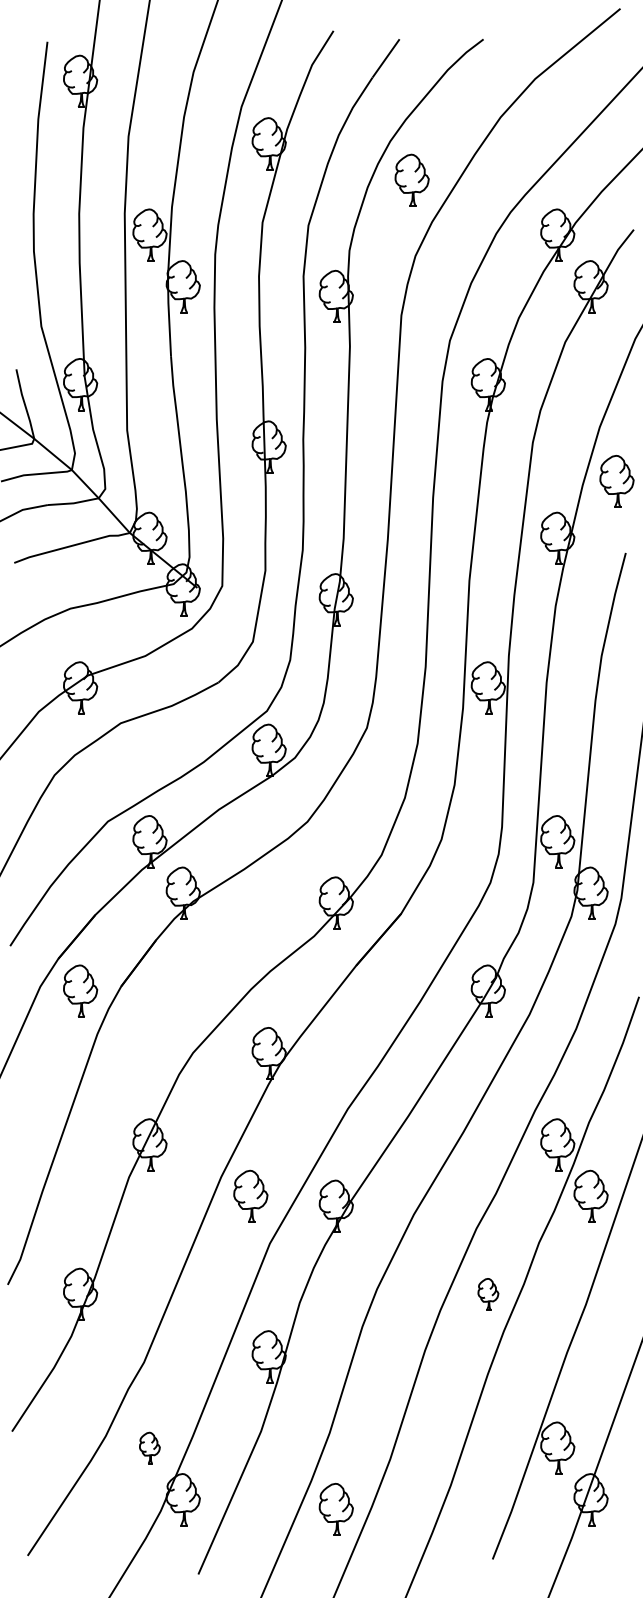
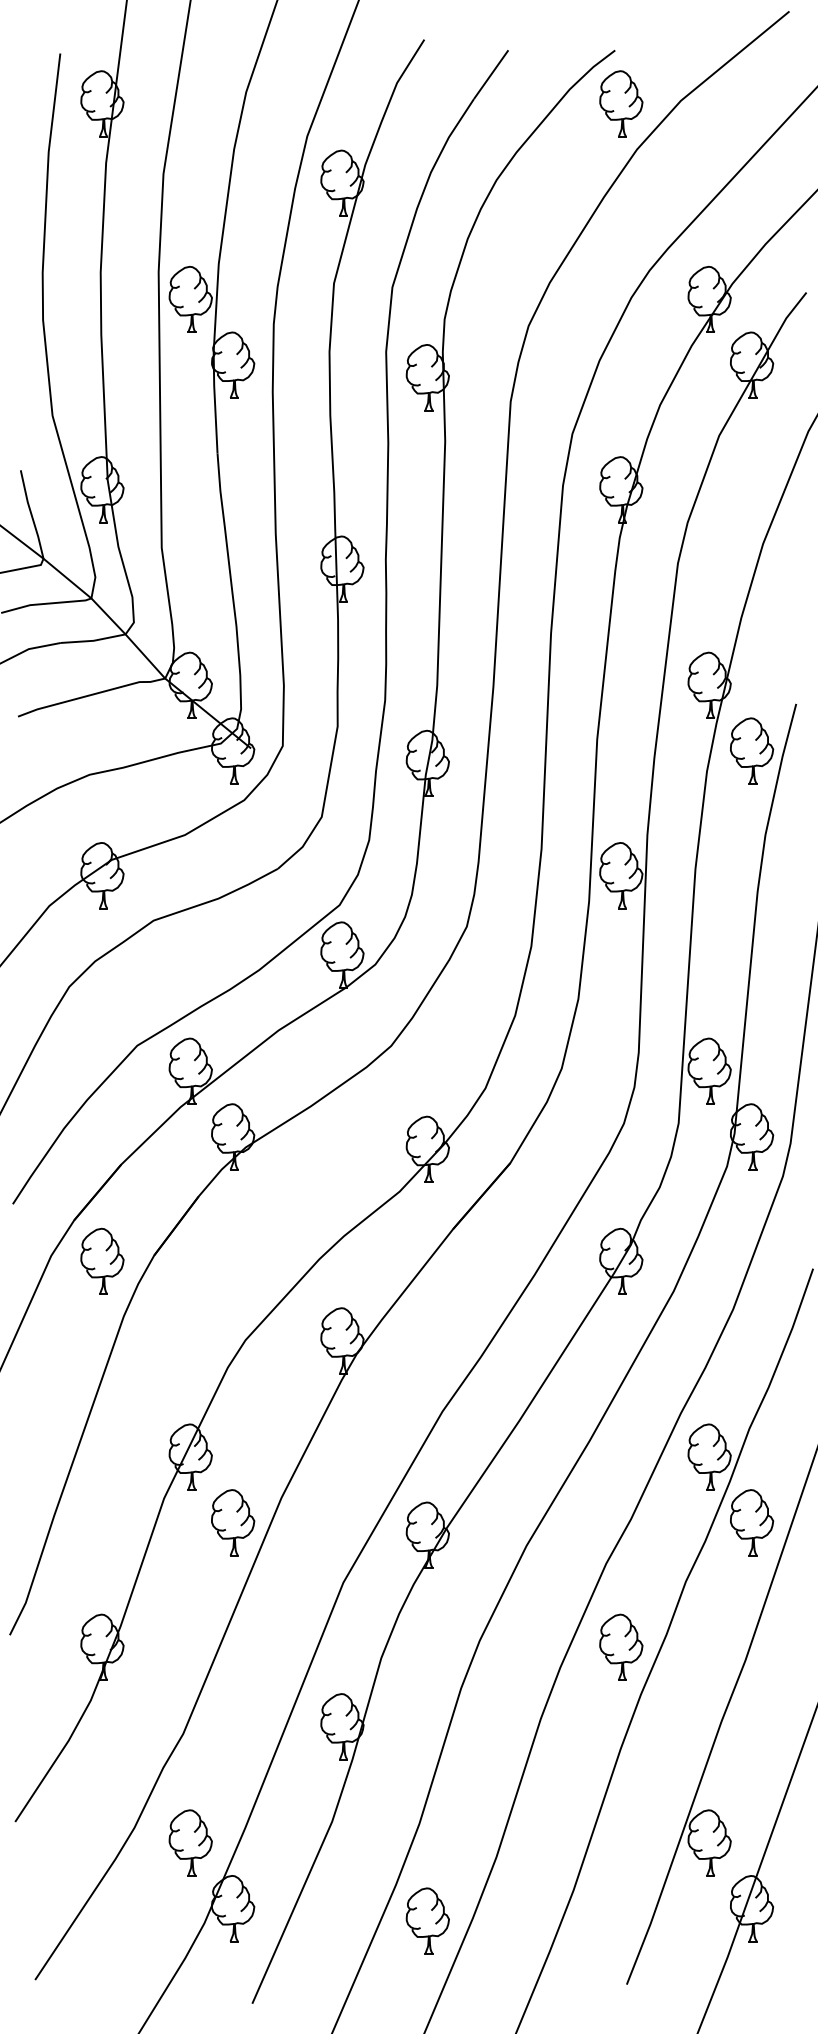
part: (412, 180) -> (621, 103), moved
part: (617, 481) -> (752, 750), moved
part: (251, 1196) -> (233, 1522), moved
part: (488, 1293) -> (621, 1646), size x1.67
part: (149, 1447) -> (190, 1842), size x1.67

